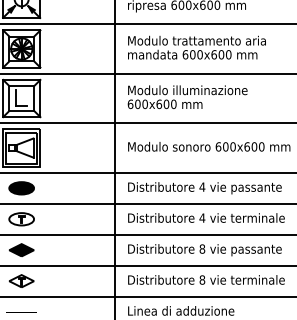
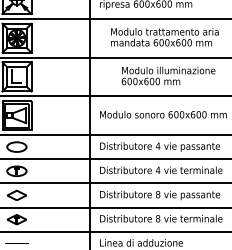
text: (196, 47) -> (164, 37), moved
text: (187, 96) -> (168, 75), moved
fill: (21, 187) -> (16, 146), removed
fill: (21, 250) -> (16, 195), removed

